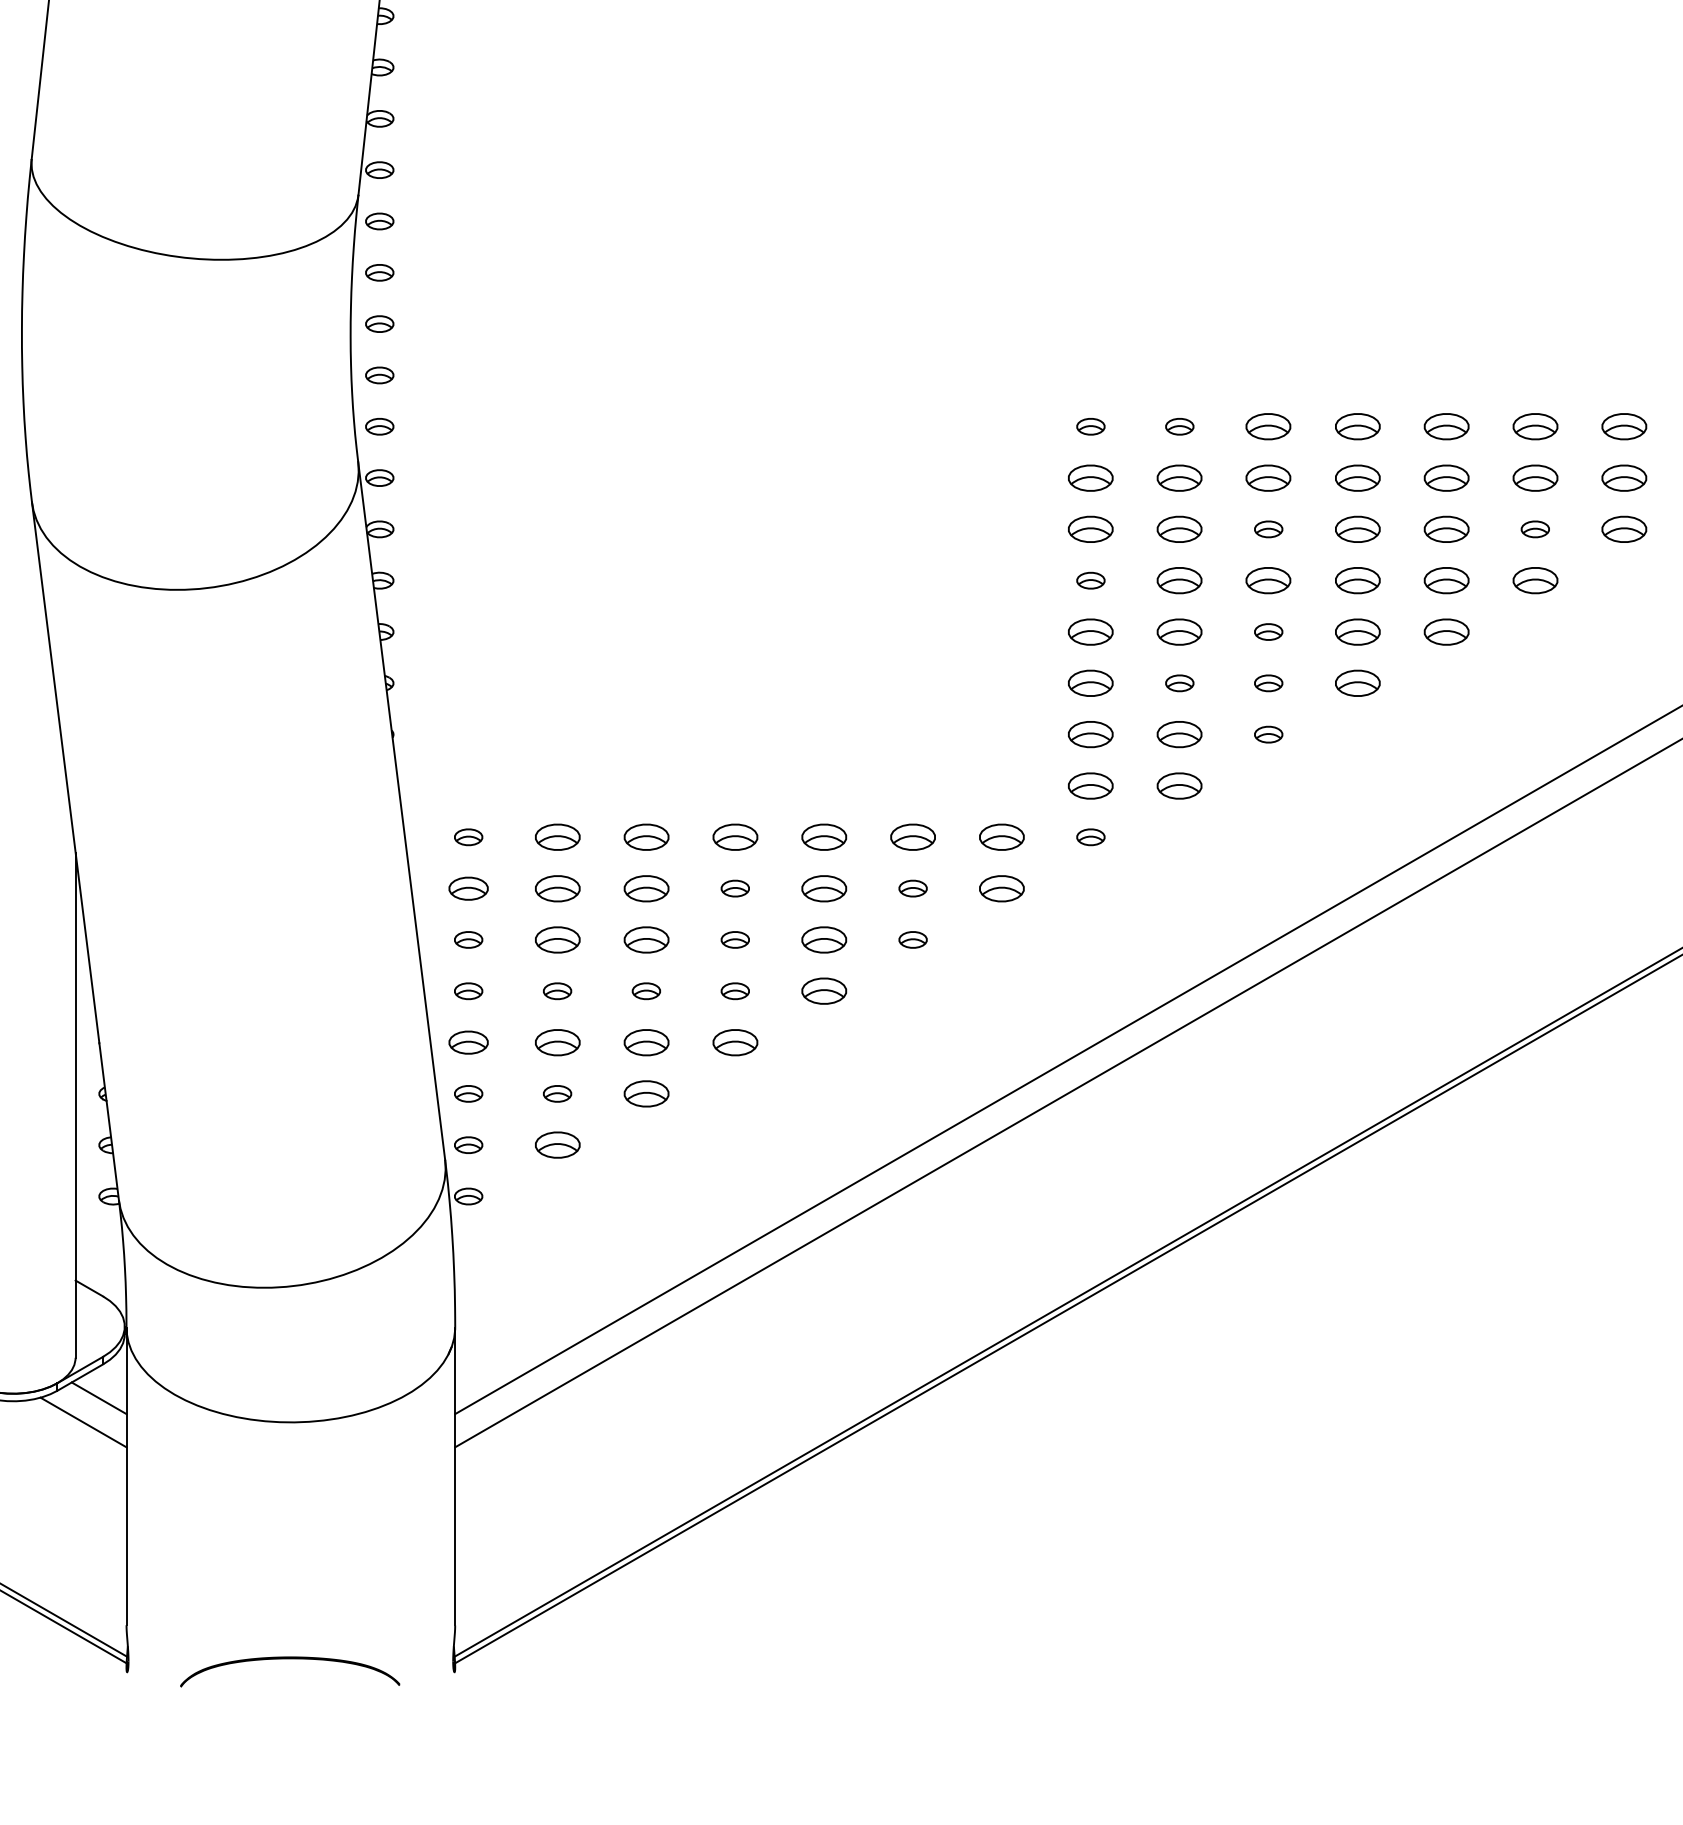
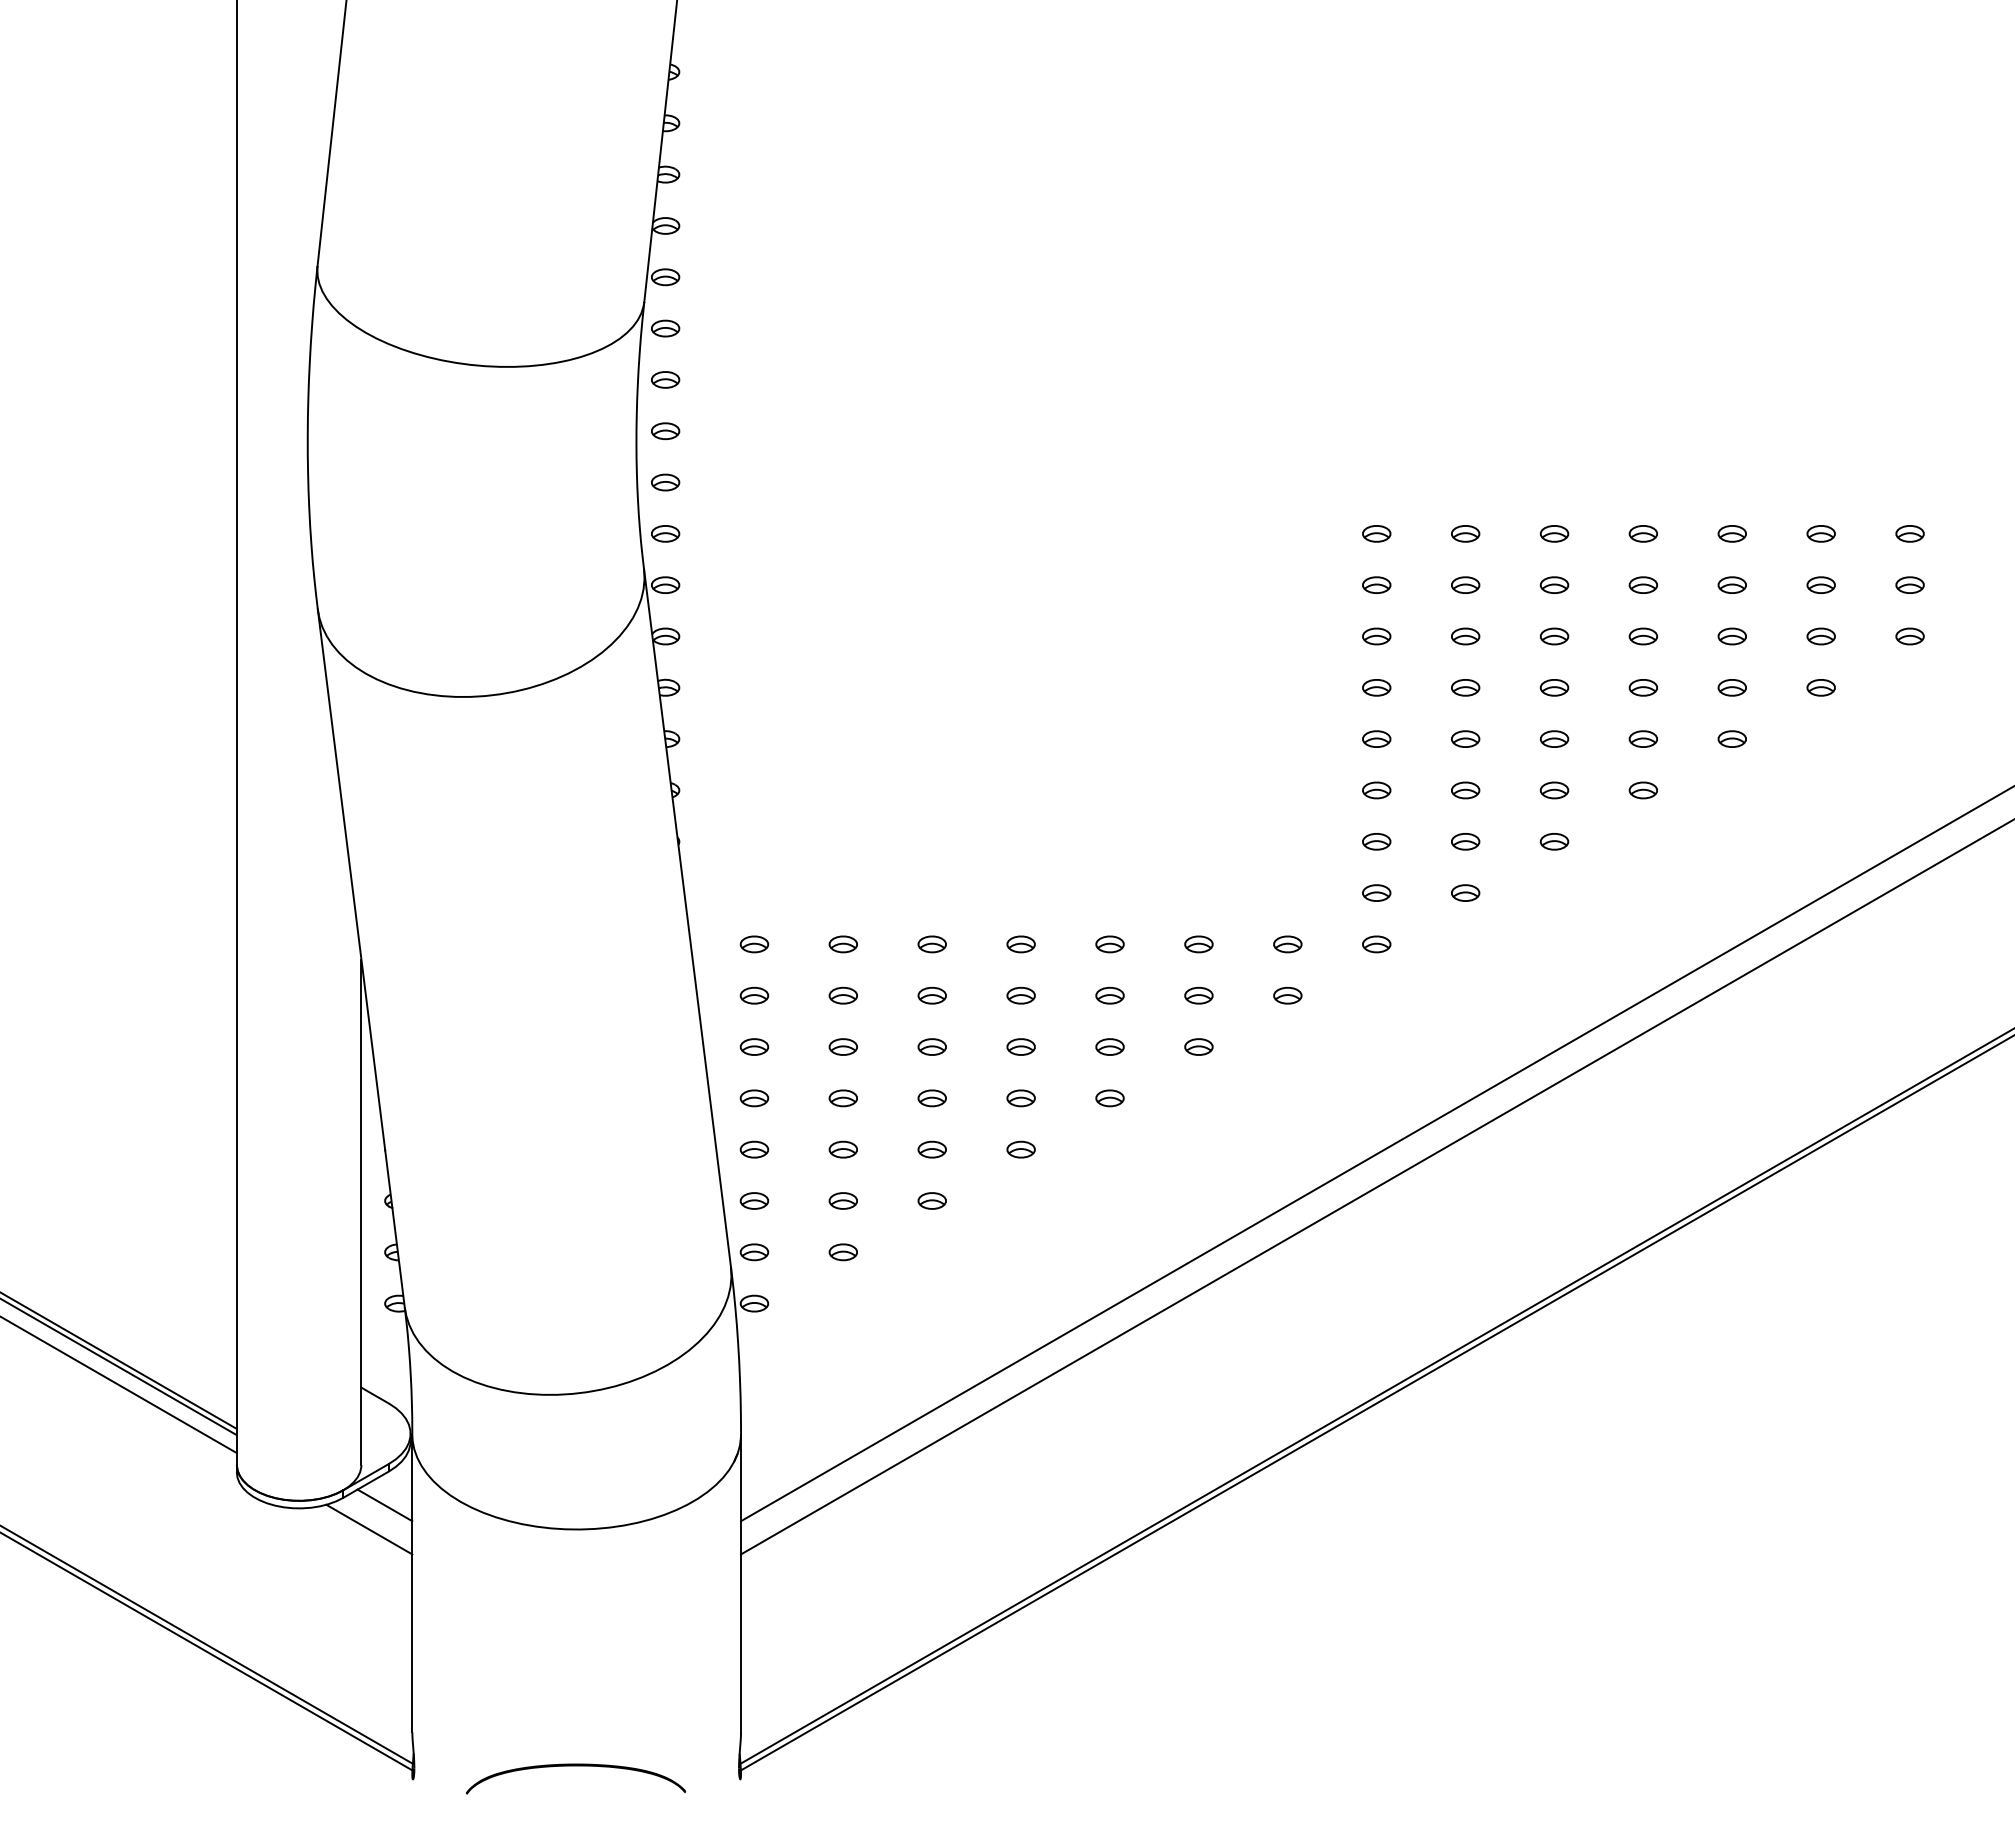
part: (1268, 426) -> (1554, 533), size x0.62
part: (1356, 426) -> (1642, 533), size x0.62
part: (1445, 426) -> (1731, 533), size x0.62
part: (1534, 426) -> (1820, 533), size x0.62
part: (1623, 426) -> (1909, 533), size x0.62
part: (1090, 477) -> (1376, 584), size x0.62
part: (1179, 477) -> (1465, 584), size x0.62
part: (1268, 477) -> (1554, 584), size x0.62
part: (1356, 477) -> (1642, 584), size x0.62
part: (1445, 477) -> (1731, 584), size x0.62
part: (1534, 477) -> (1820, 584), size x0.62
part: (1623, 477) -> (1909, 584), size x0.62
part: (1090, 529) -> (1376, 636), size x0.62
part: (1179, 529) -> (1465, 636), size x0.62
part: (1356, 529) -> (1642, 636), size x0.62
part: (1445, 529) -> (1731, 636), size x0.62
part: (1623, 529) -> (1909, 636), size x0.62
part: (1179, 580) -> (1465, 687), size x0.62
part: (1268, 580) -> (1554, 687), size x0.62
part: (1356, 580) -> (1642, 687), size x0.62
part: (1445, 580) -> (1731, 687), size x0.62
part: (1534, 580) -> (1820, 687), size x0.62
part: (1090, 631) -> (1376, 738), size x0.62
part: (1179, 631) -> (1465, 738), size x0.62
part: (1356, 631) -> (1642, 738), size x0.62
part: (1445, 631) -> (1731, 738), size x0.62
part: (1090, 683) -> (1376, 790), size x0.62
part: (1356, 683) -> (1642, 790), size x0.62
part: (1090, 734) -> (1376, 841), size x0.62
part: (1179, 734) -> (1465, 841), size x0.62
part: (1090, 785) -> (1376, 892), size x0.62
part: (1179, 785) -> (1465, 892), size x0.62
part: (556, 837) -> (842, 944), size x0.62
part: (645, 837) -> (931, 944), size x0.62
part: (734, 837) -> (1020, 944), size x0.62
part: (823, 837) -> (1109, 944), size x0.62
part: (912, 837) -> (1198, 944), size x0.62
part: (1001, 837) -> (1287, 944), size x0.62
part: (468, 888) -> (754, 995), size x0.71
part: (556, 888) -> (842, 995), size x0.62
part: (645, 888) -> (931, 995), size x0.62
part: (823, 888) -> (1109, 995), size x0.62
part: (1001, 888) -> (1287, 995), size x0.62
part: (556, 939) -> (842, 1046), size x0.62
part: (645, 939) -> (931, 1046), size x0.62
part: (823, 939) -> (1109, 1046), size x0.62
part: (823, 991) -> (1109, 1098), size x0.62
part: (468, 1042) -> (754, 1149), size x0.71
part: (556, 1042) -> (842, 1149), size x0.62
part: (645, 1042) -> (931, 1149), size x0.62
part: (734, 1042) -> (1020, 1149), size x0.62
part: (645, 1093) -> (931, 1200), size x0.62
part: (556, 1145) -> (842, 1252), size x0.62

